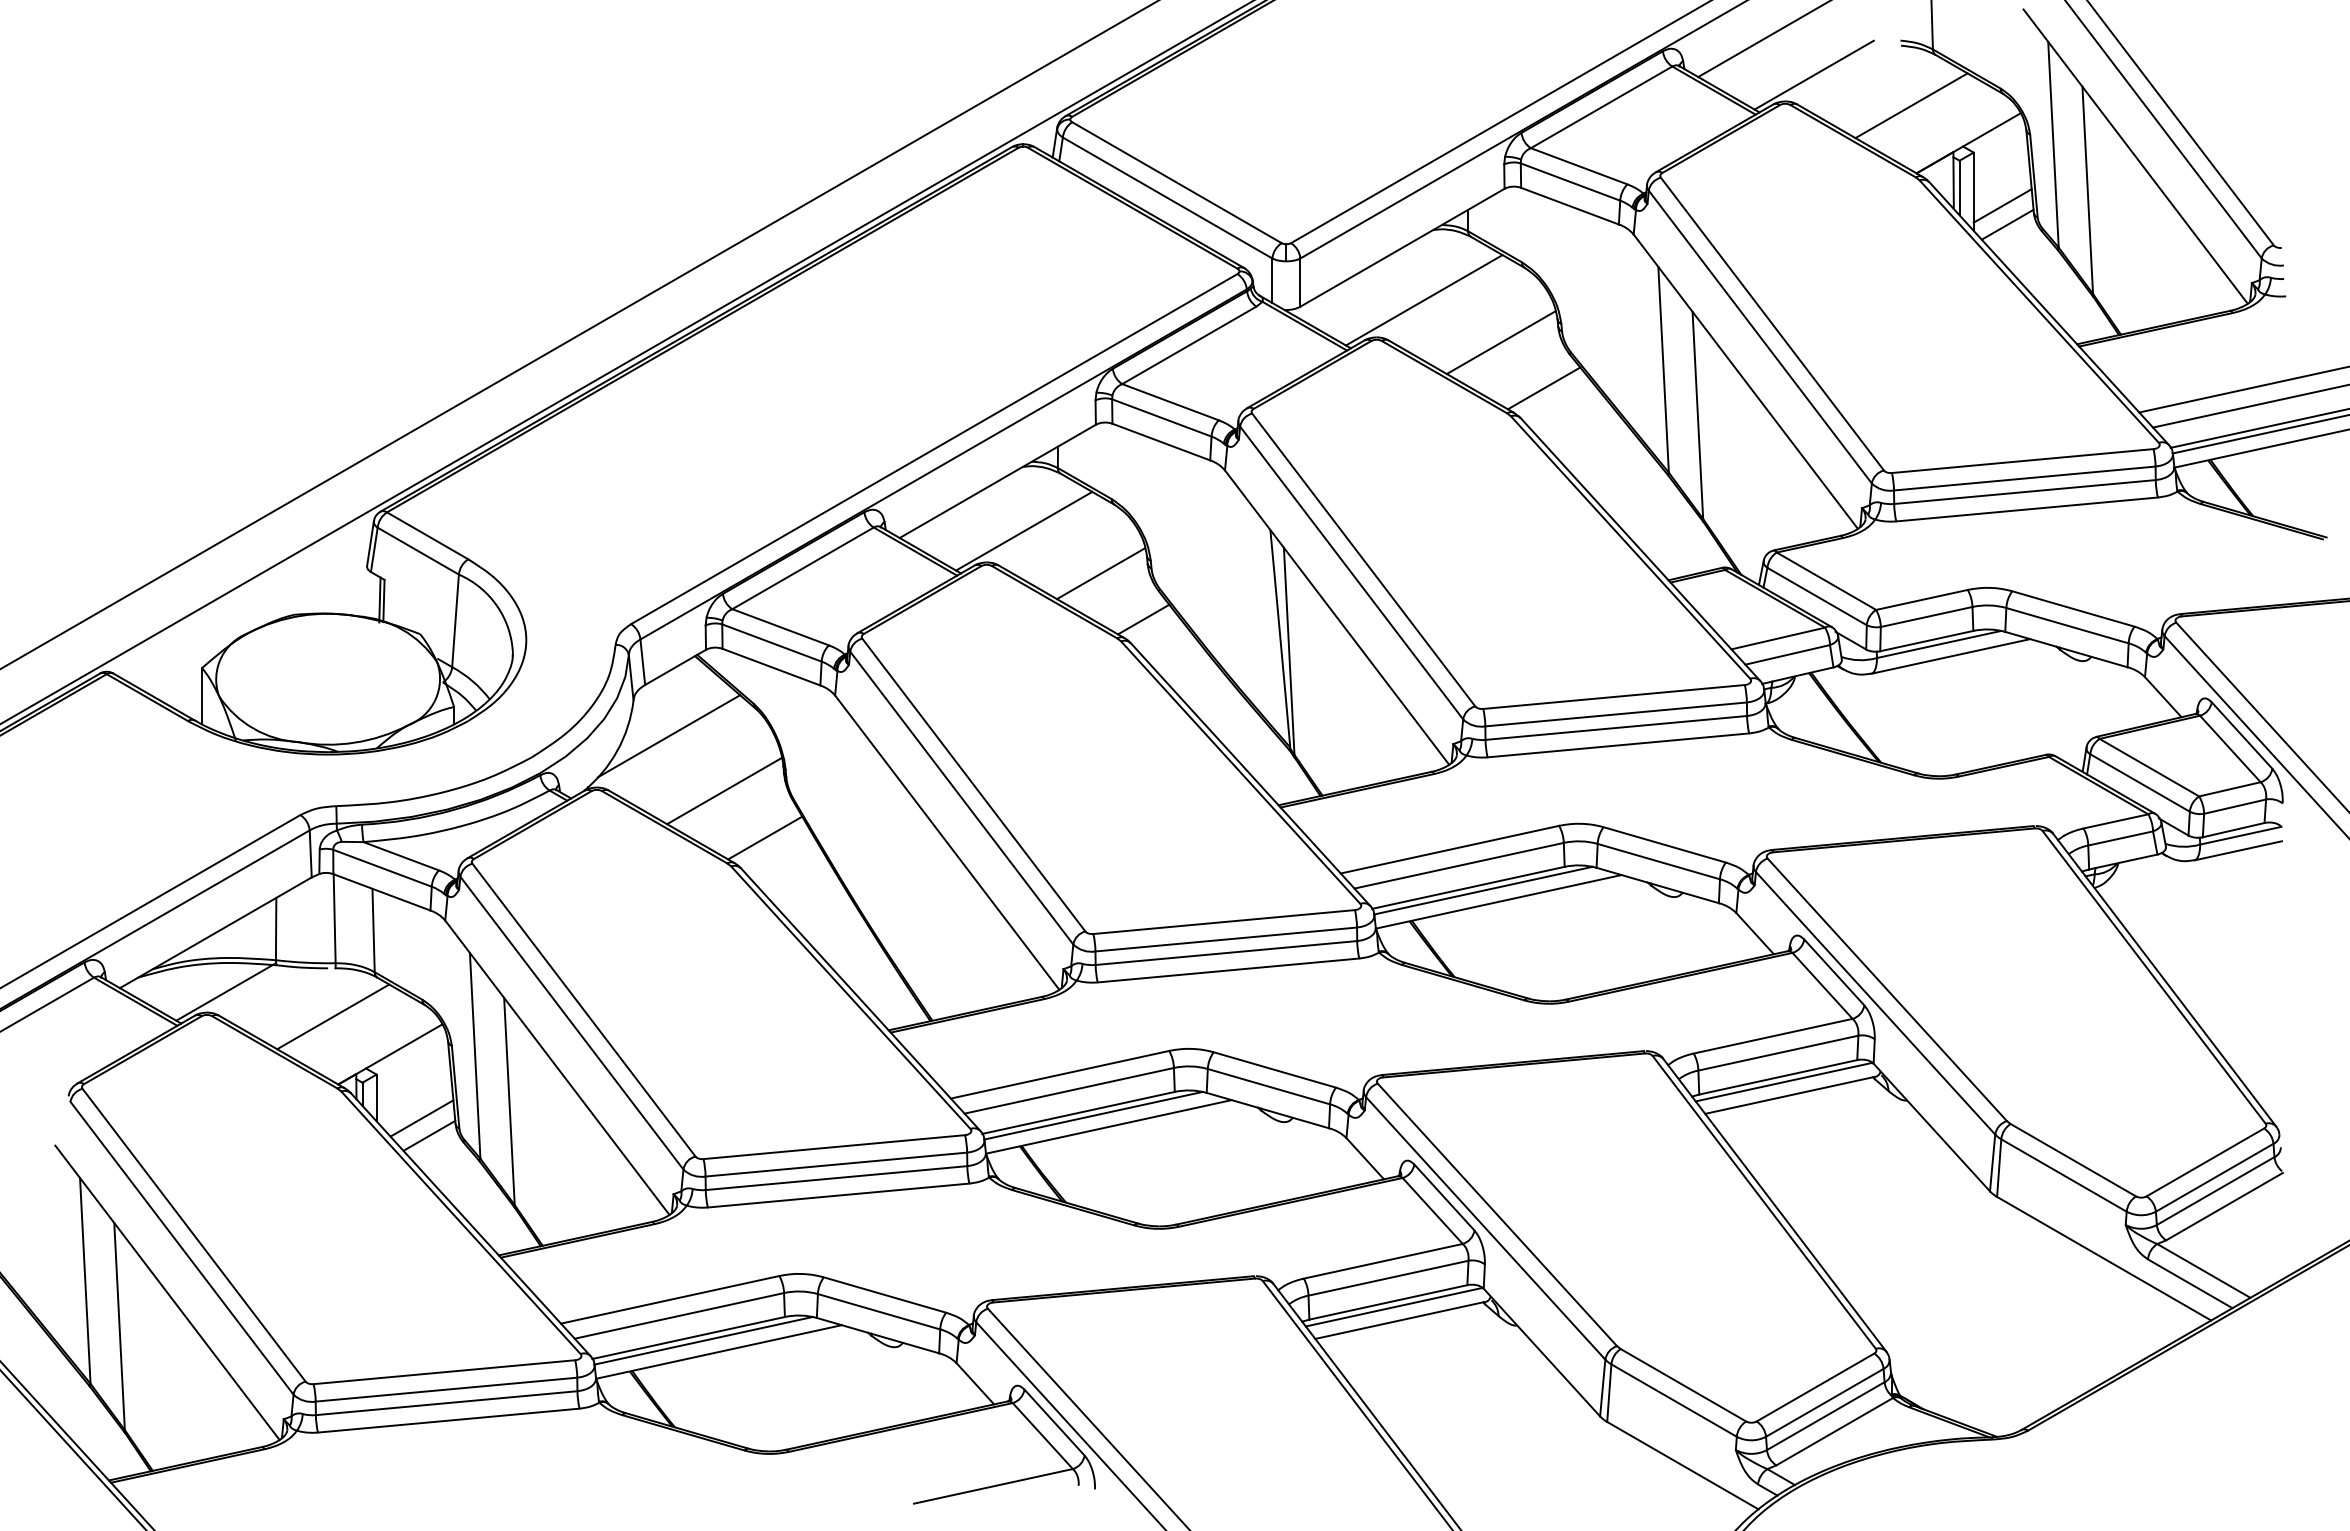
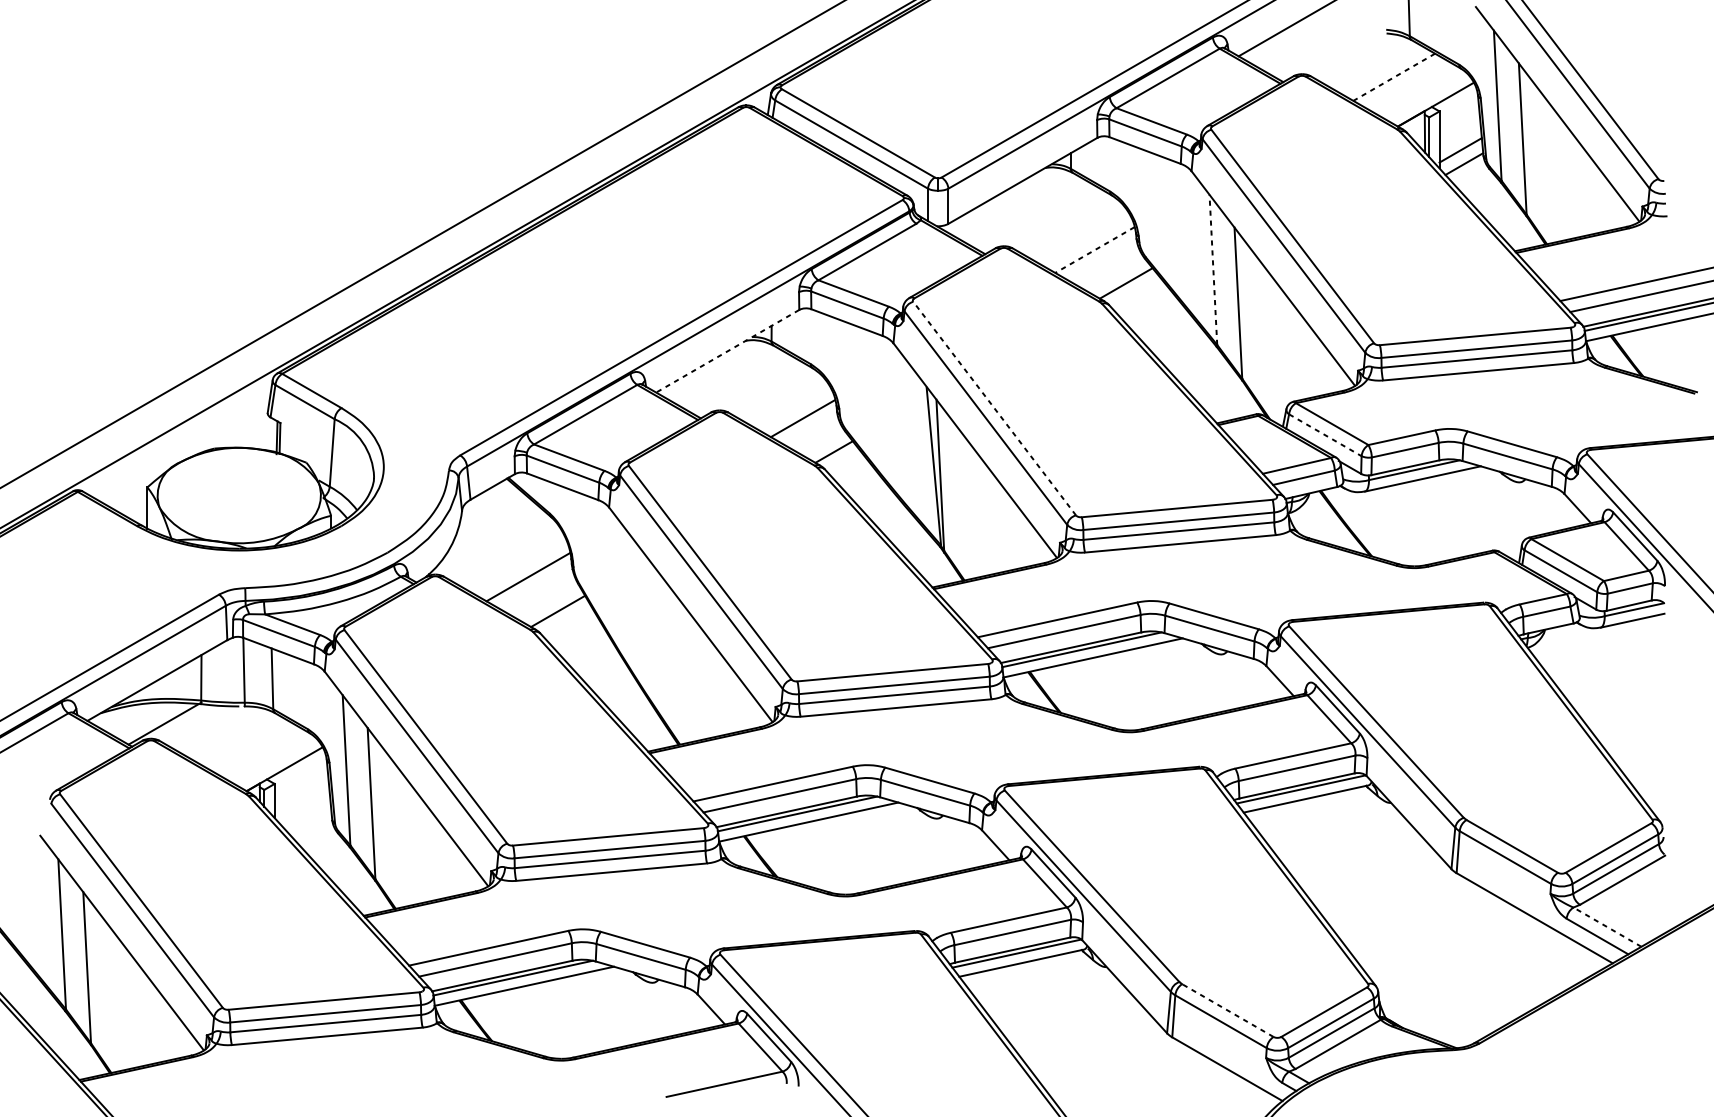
line: (1813, 74) -> (1322, 54), removed
line: (1911, 105) -> (1394, 77), solid -> dashed
line: (1423, 300) -> (1038, 219), removed
line: (1501, 342) -> (1095, 249), solid -> dashed
line: (1663, 369) -> (1213, 269), solid -> dashed
line: (997, 481) -> (727, 351), solid -> dashed
line: (1024, 530) -> (747, 387), removed
line: (1363, 559) -> (994, 408), solid -> dashed
line: (1817, 596) -> (1325, 435), solid -> dashed
line: (668, 736) -> (487, 537), removed
line: (333, 1016) -> (243, 741), removed
line: (421, 1118) -> (307, 815), removed
line: (429, 1135) -> (313, 828), removed
line: (2203, 1270) -> (1607, 926), solid -> dashed
line: (1683, 1385) -> (1227, 1010), solid -> dashed

